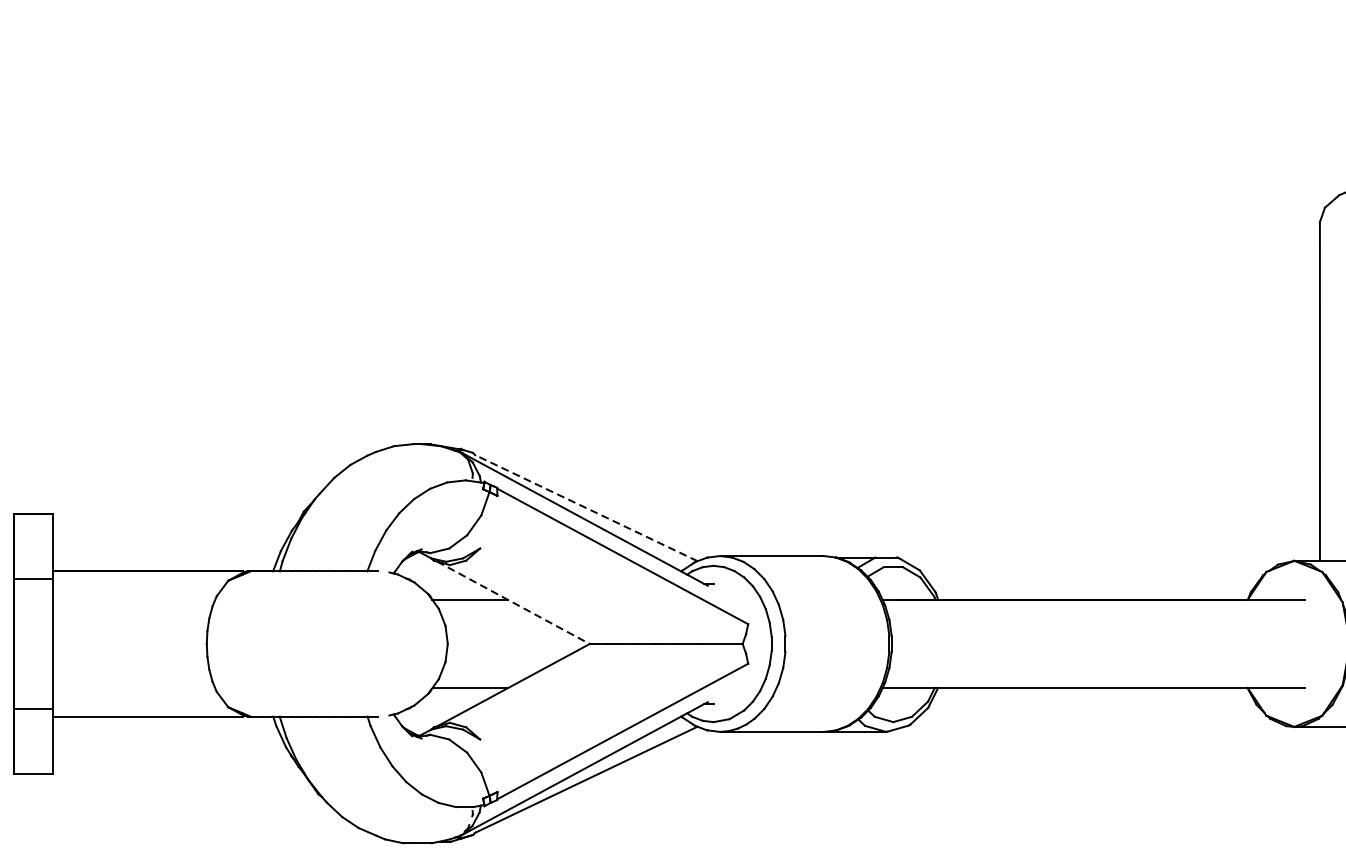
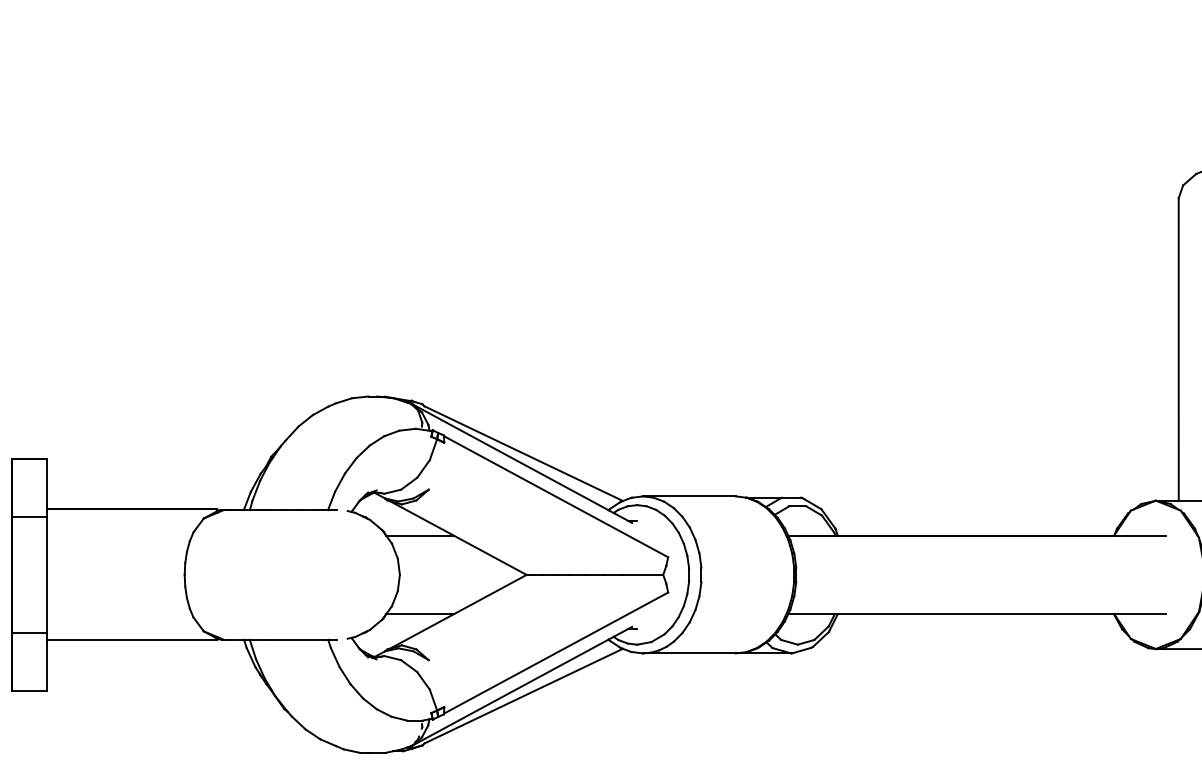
line: (586, 508) -> (523, 453), dashed -> solid
line: (513, 603) -> (458, 538), dashed -> solid

